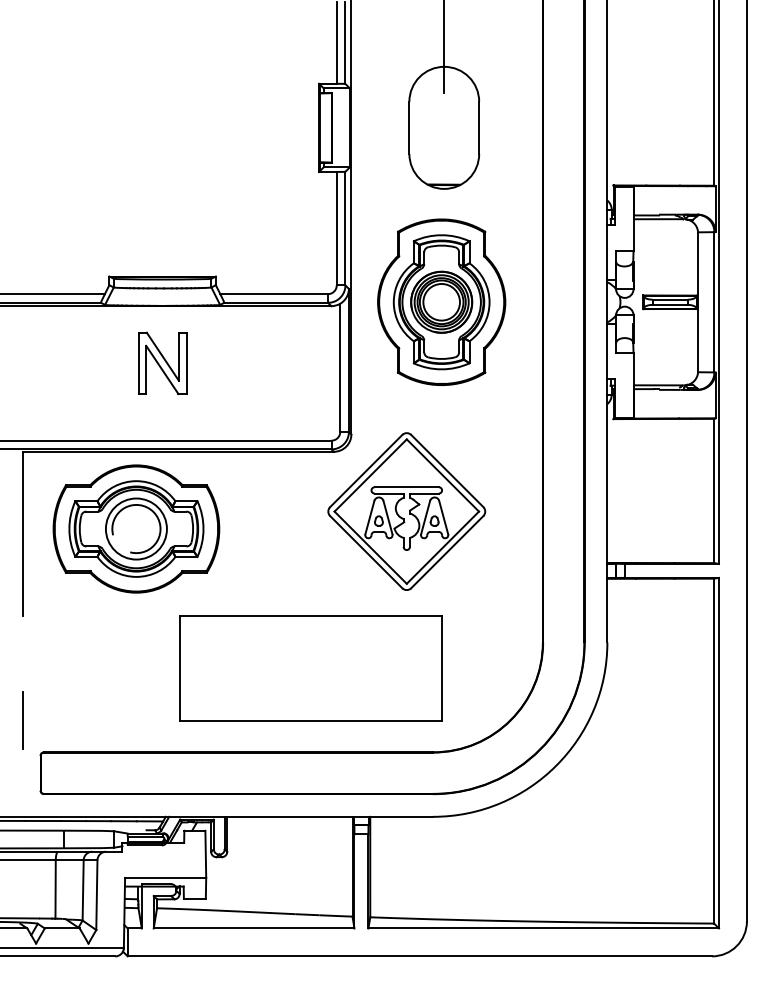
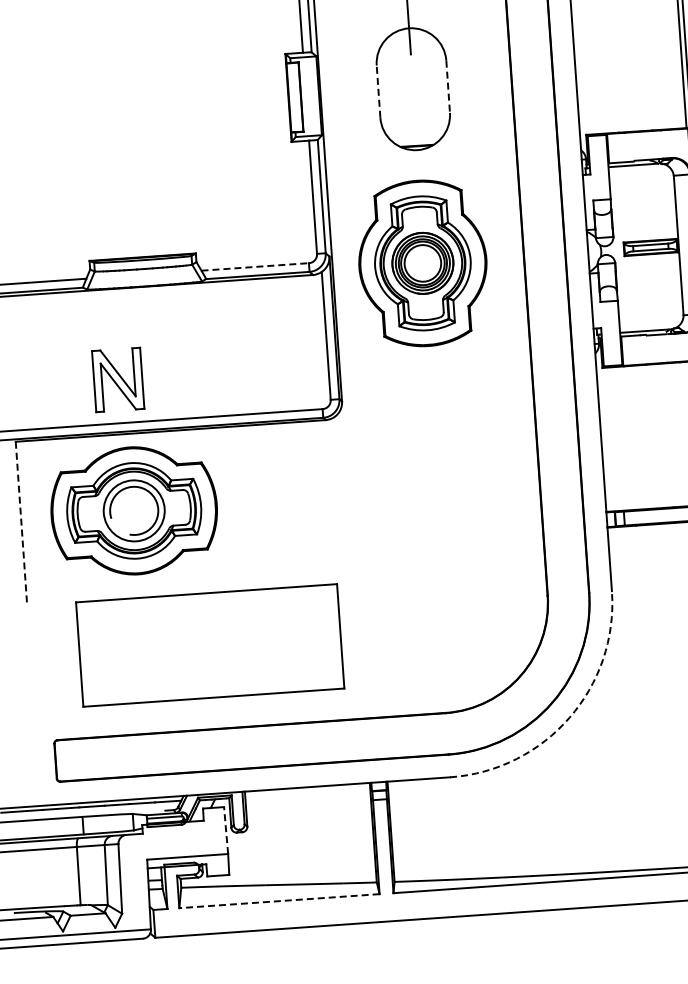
line: (409, 127) -> (378, 91), solid -> dashed
line: (479, 128) -> (448, 87), solid -> dashed
line: (274, 294) -> (255, 267), solid -> dashed
part: (162, 362) -> (118, 379), moved
part: (406, 511) -> (402, 474), removed
line: (23, 533) -> (21, 523), solid -> dashed
part: (310, 668) -> (209, 645), moved
line: (23, 719) -> (34, 708), removed
arc: (556, 765) -> (569, 717), solid -> dashed
line: (205, 854) -> (225, 830), solid -> dashed
line: (253, 928) -> (278, 901), solid -> dashed

